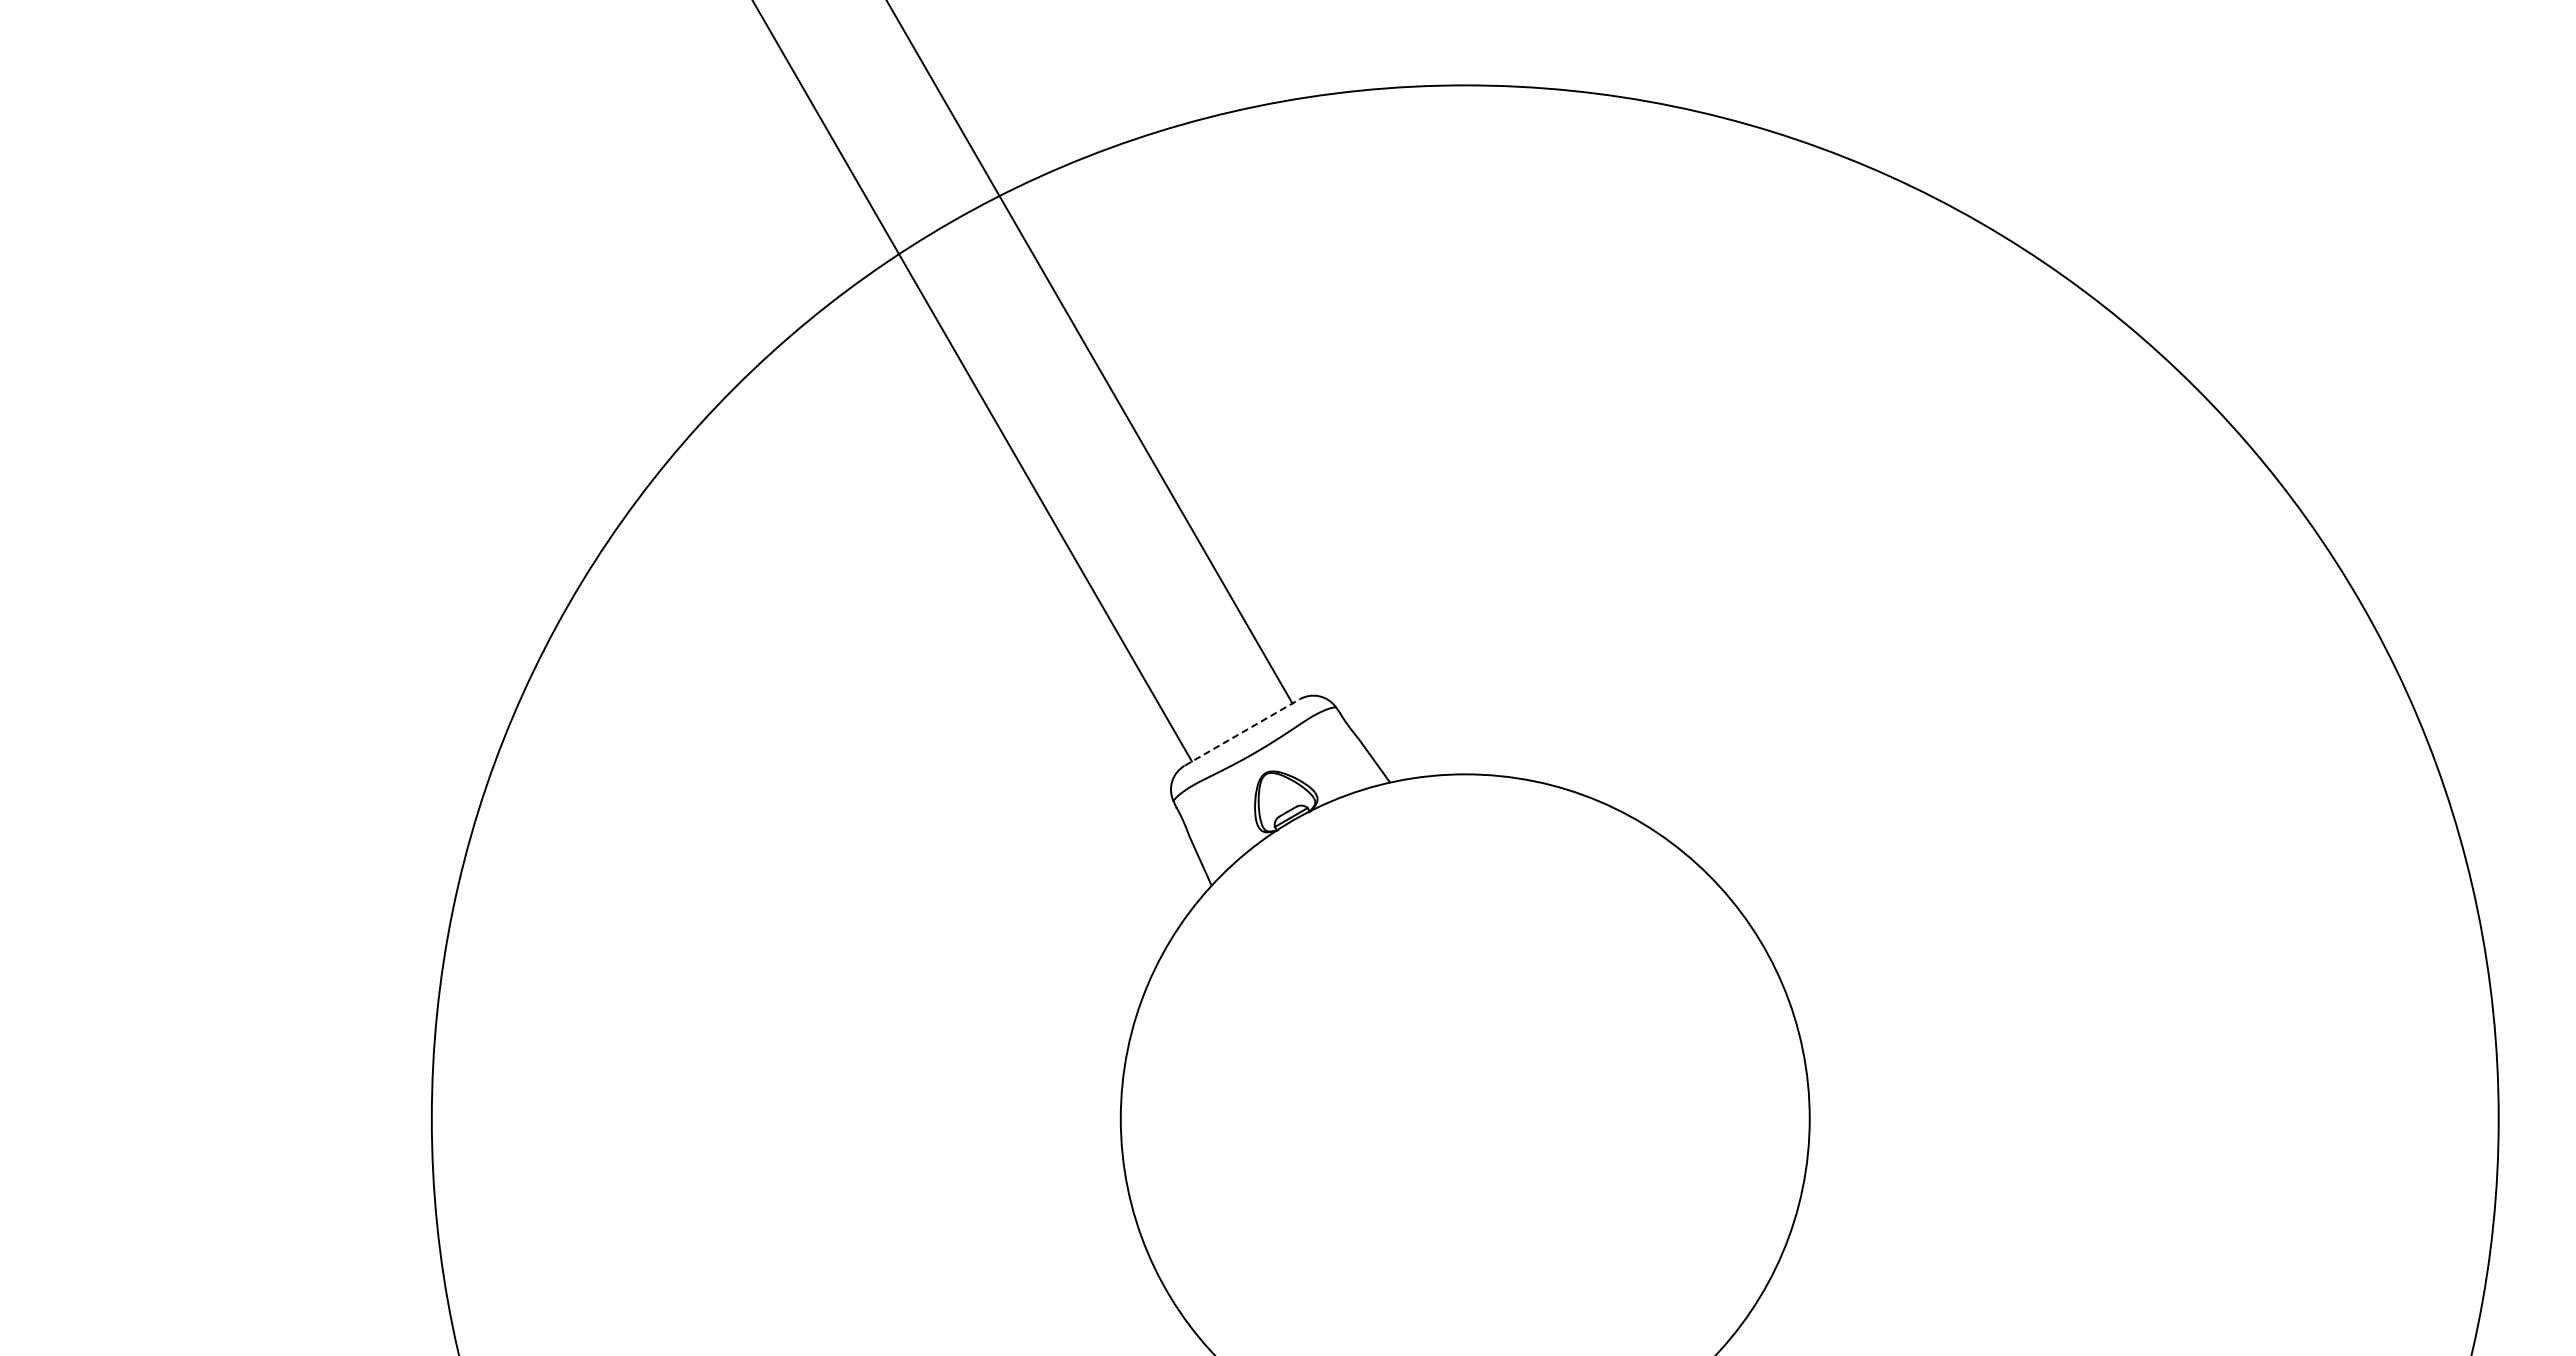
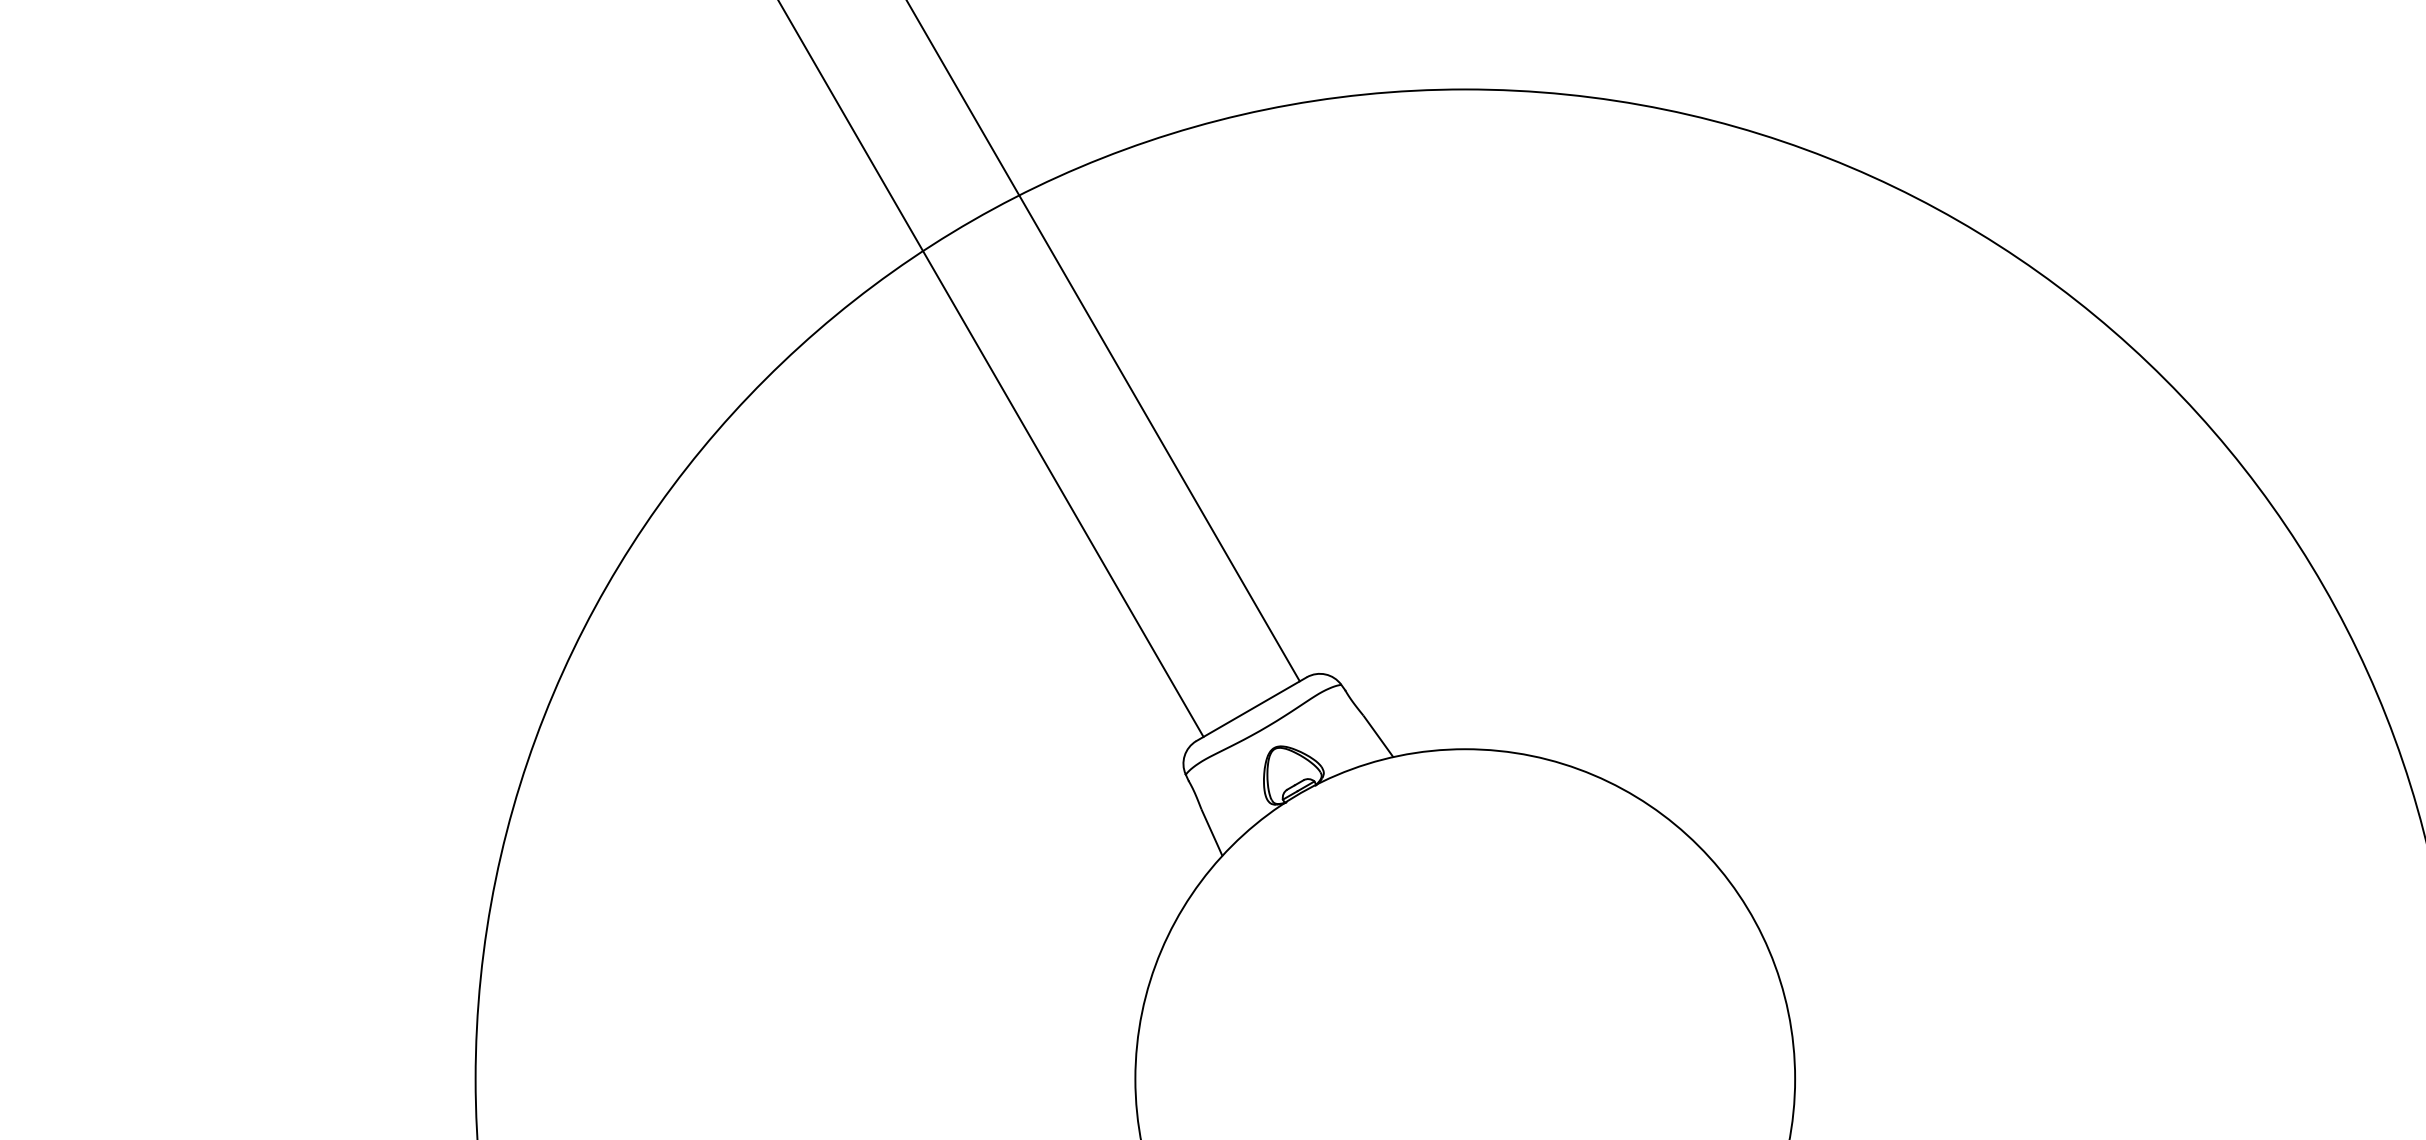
line: (1242, 732) -> (1251, 709), dashed -> solid

